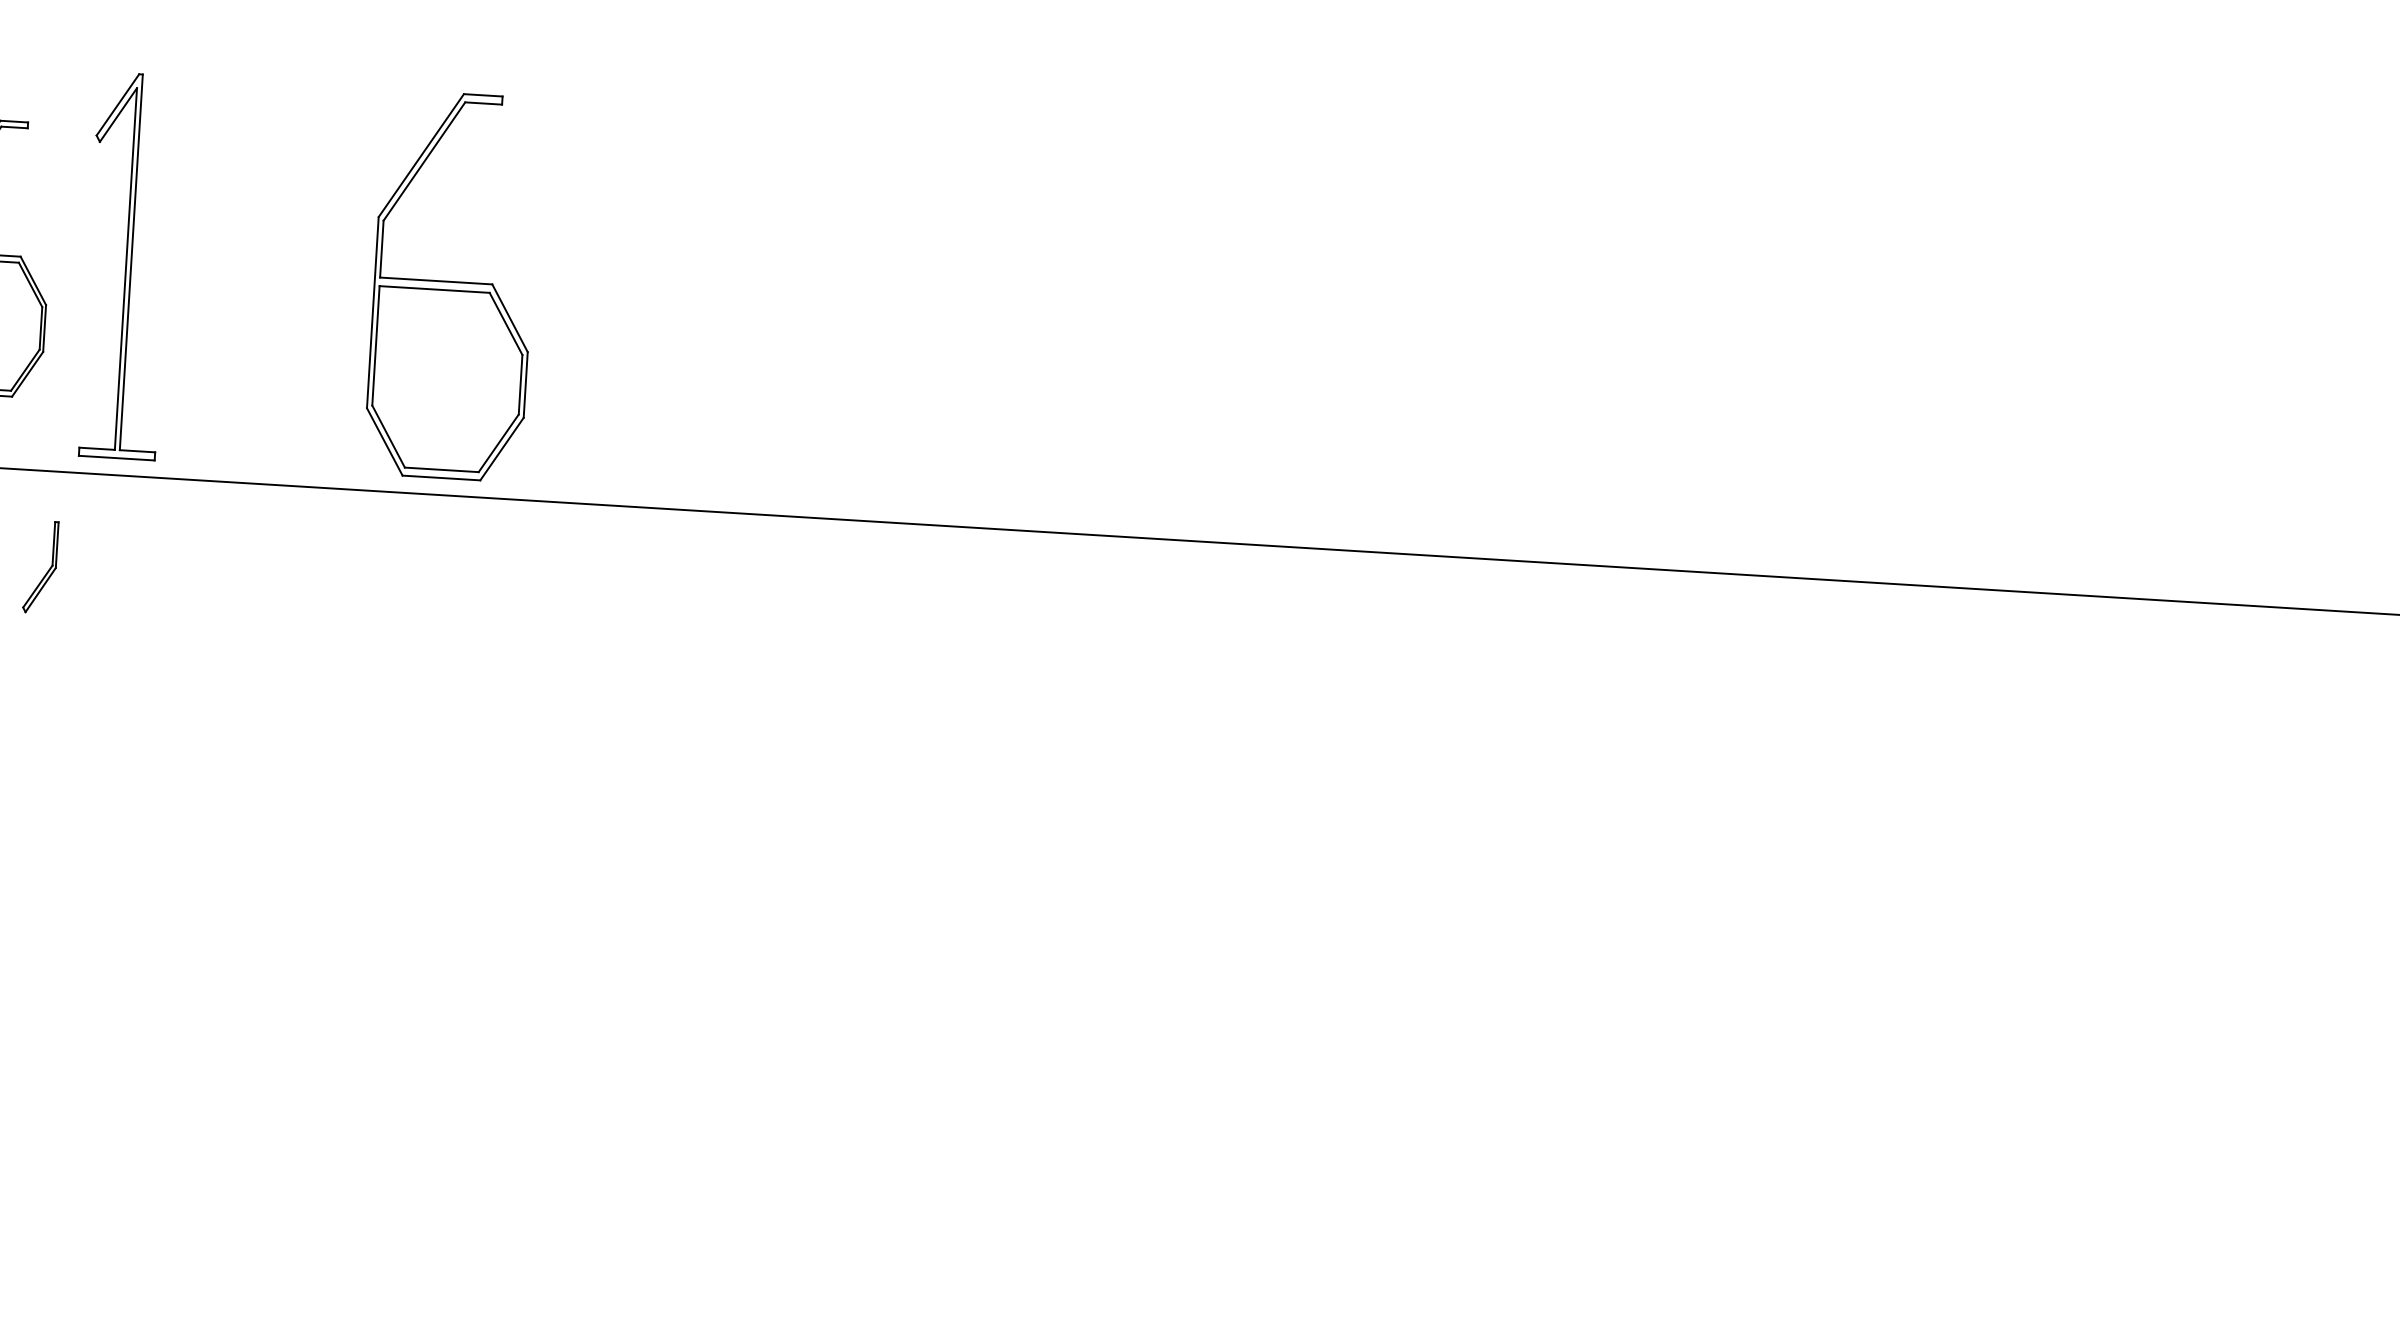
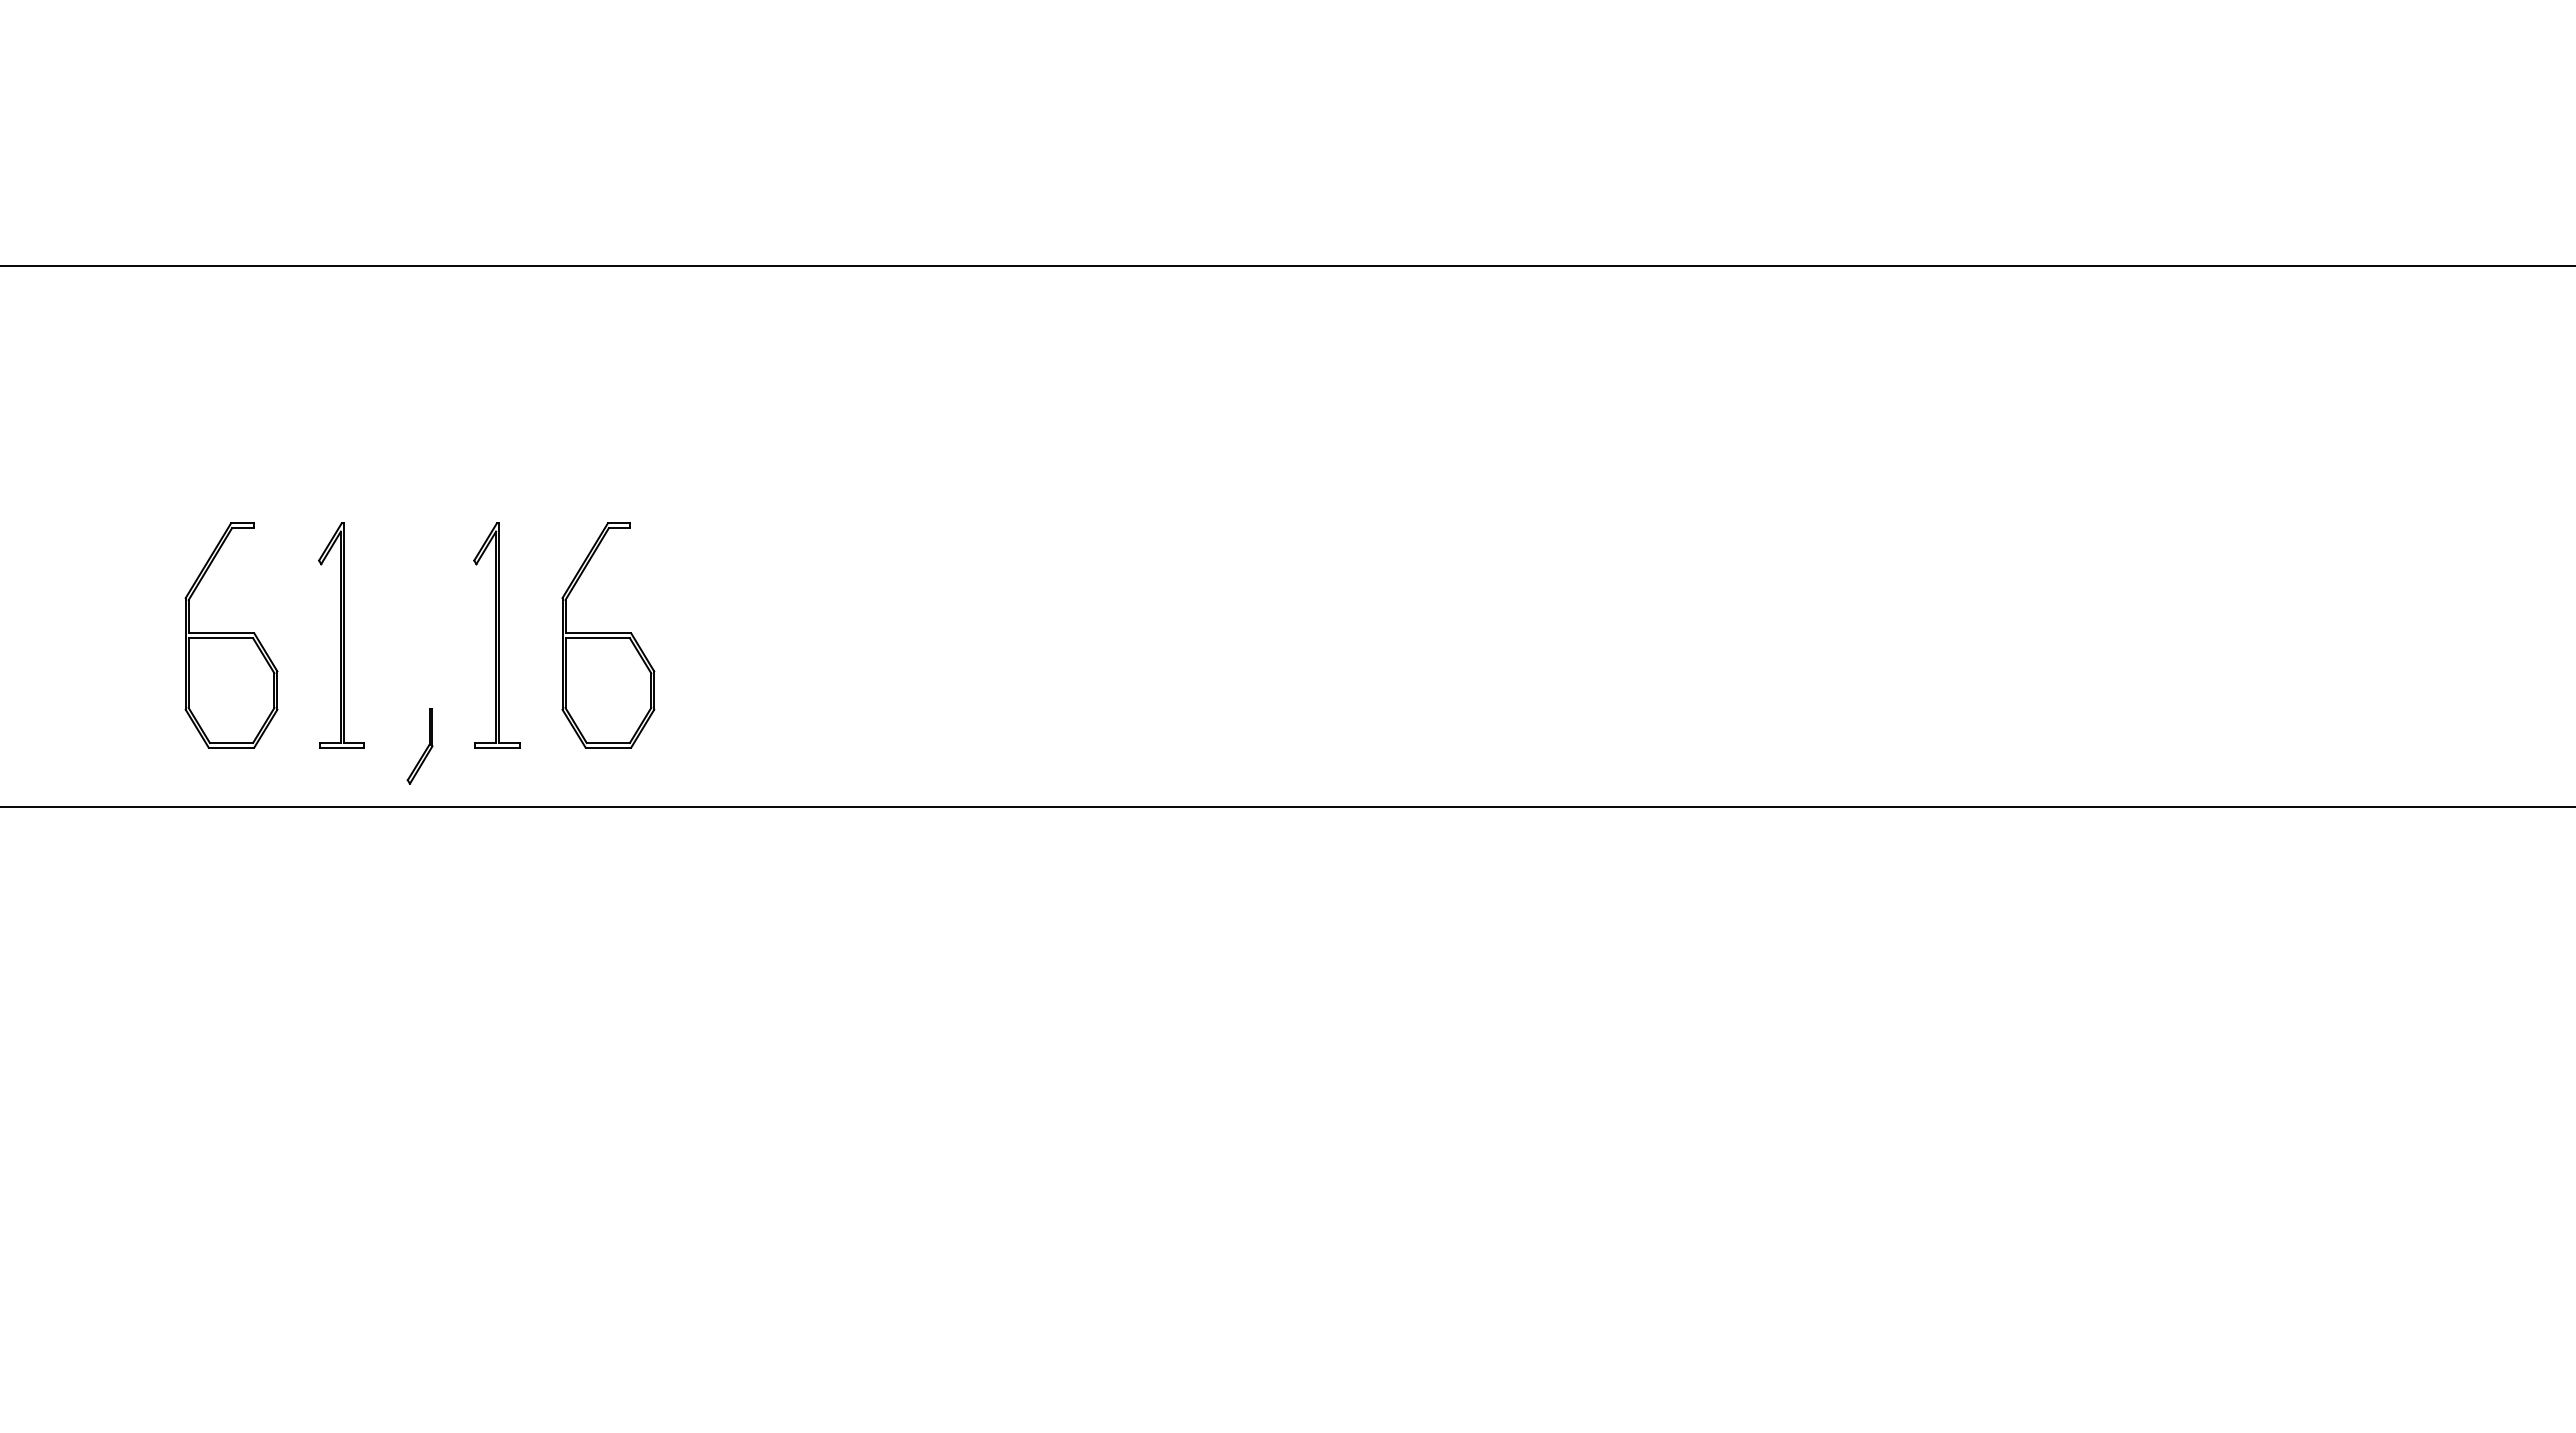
part: (127, 266) -> (341, 635), size x0.71
part: (316, 277) -> (496, 635), added
part: (453, 285) -> (608, 635), size x0.71
part: (45, 572) -> (424, 750), moved

